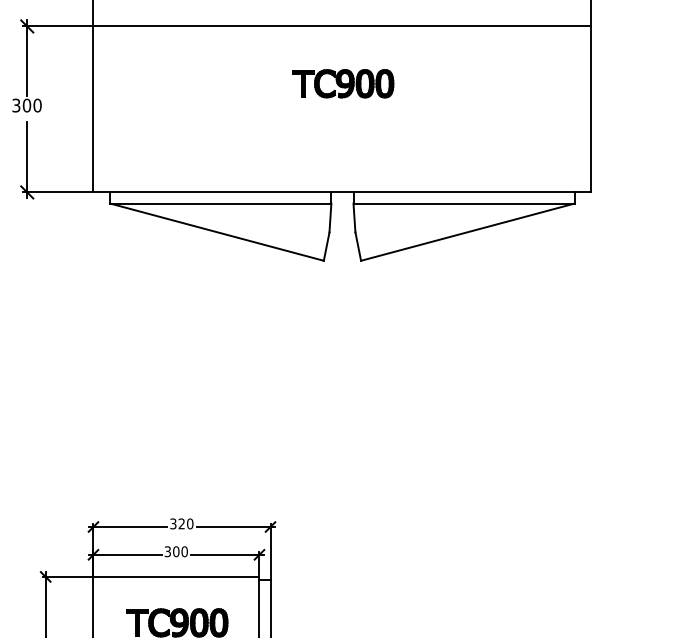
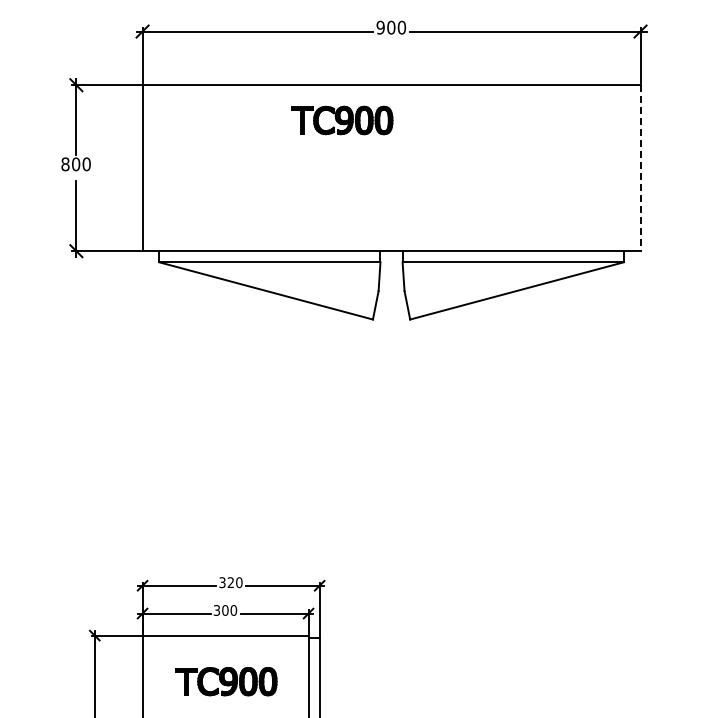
part: (343, 83) -> (342, 120), moved
text: (16, 105) -> (65, 164), 300 -> 800
line: (591, 109) -> (640, 168), solid -> dashed

